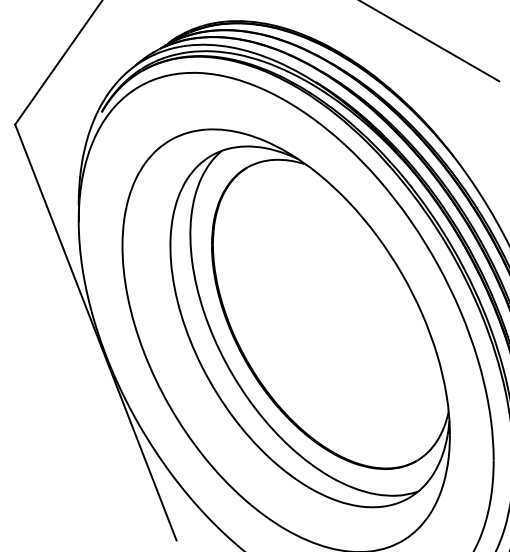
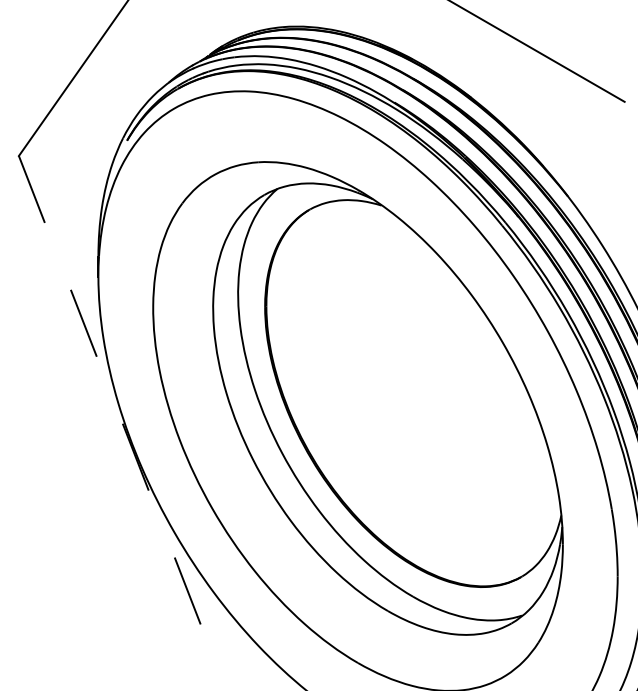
line: (96, 332) -> (120, 416), solid -> dashed

